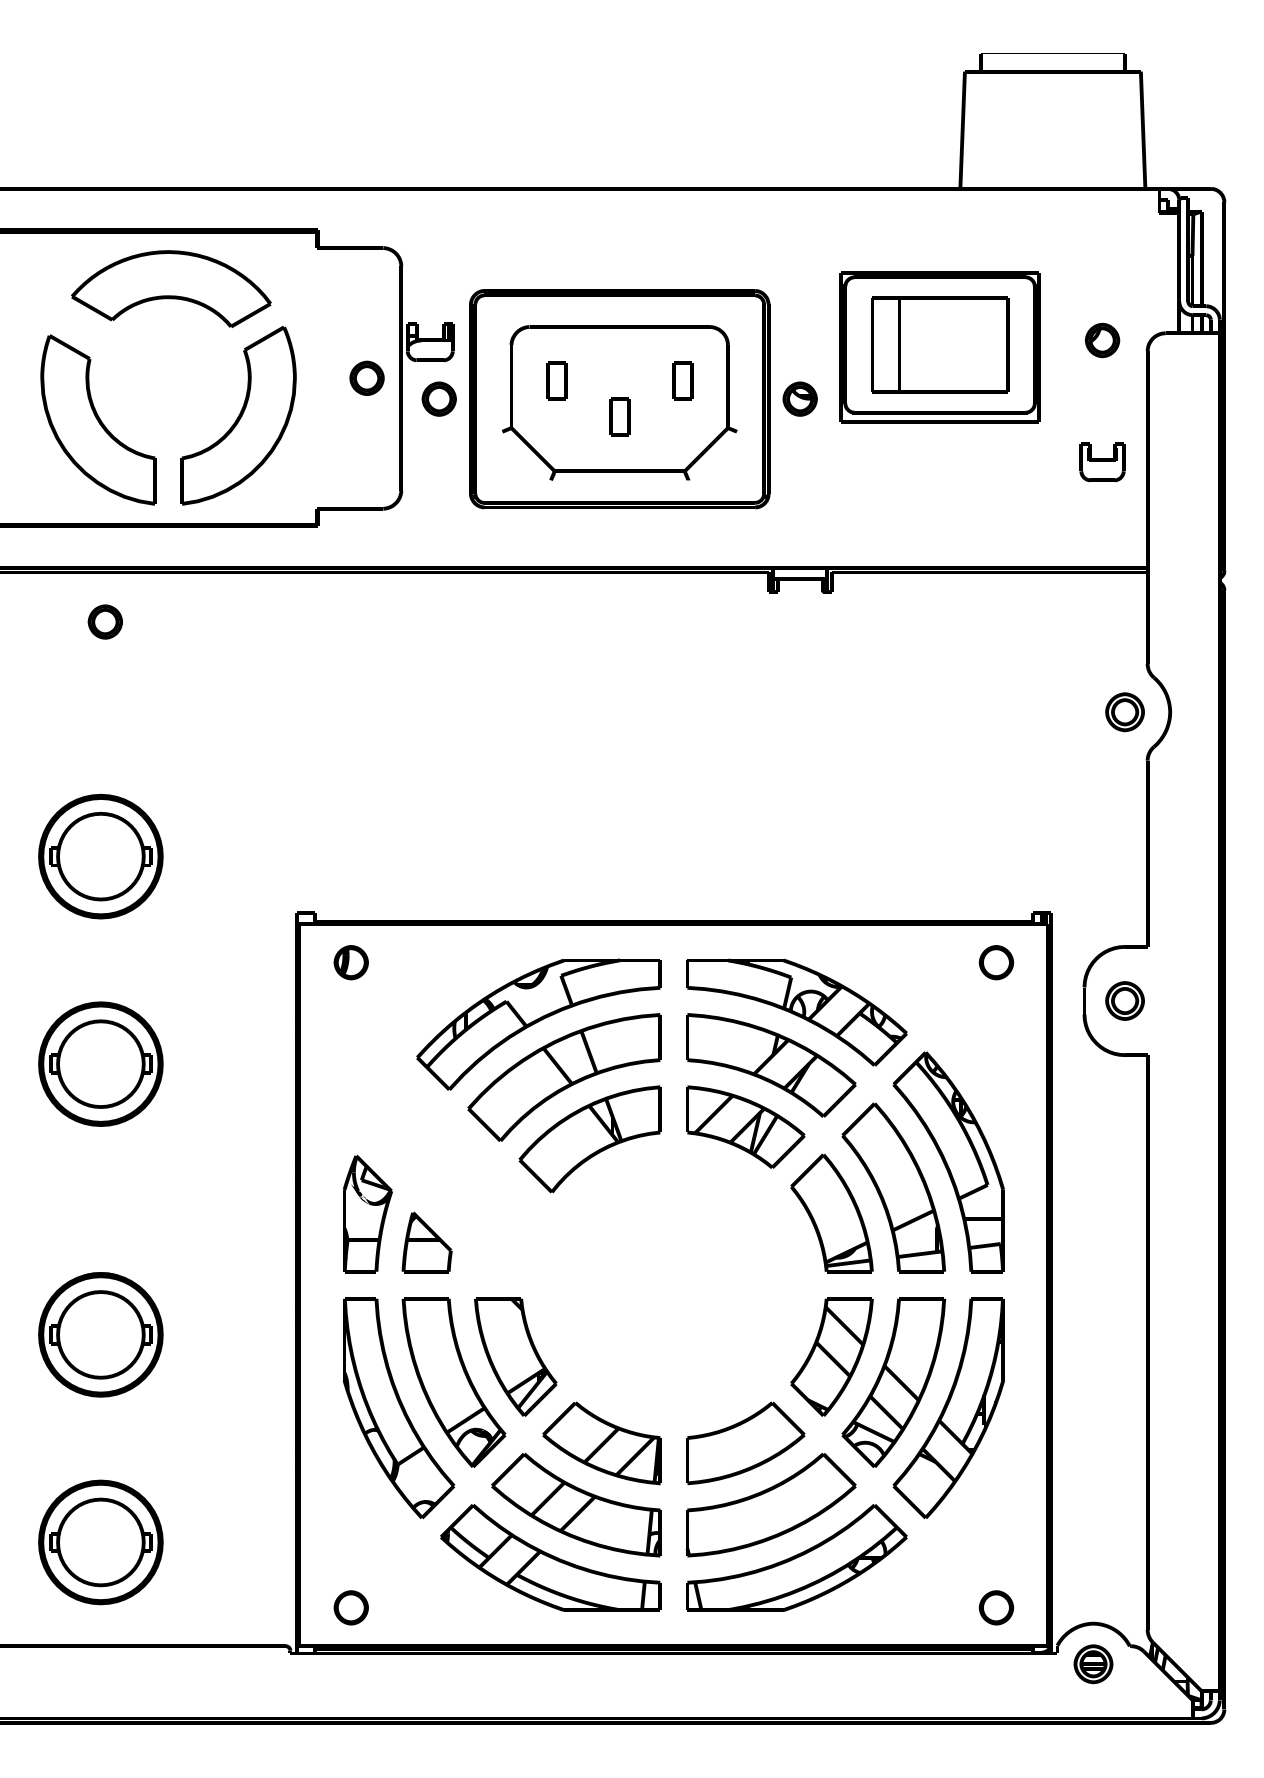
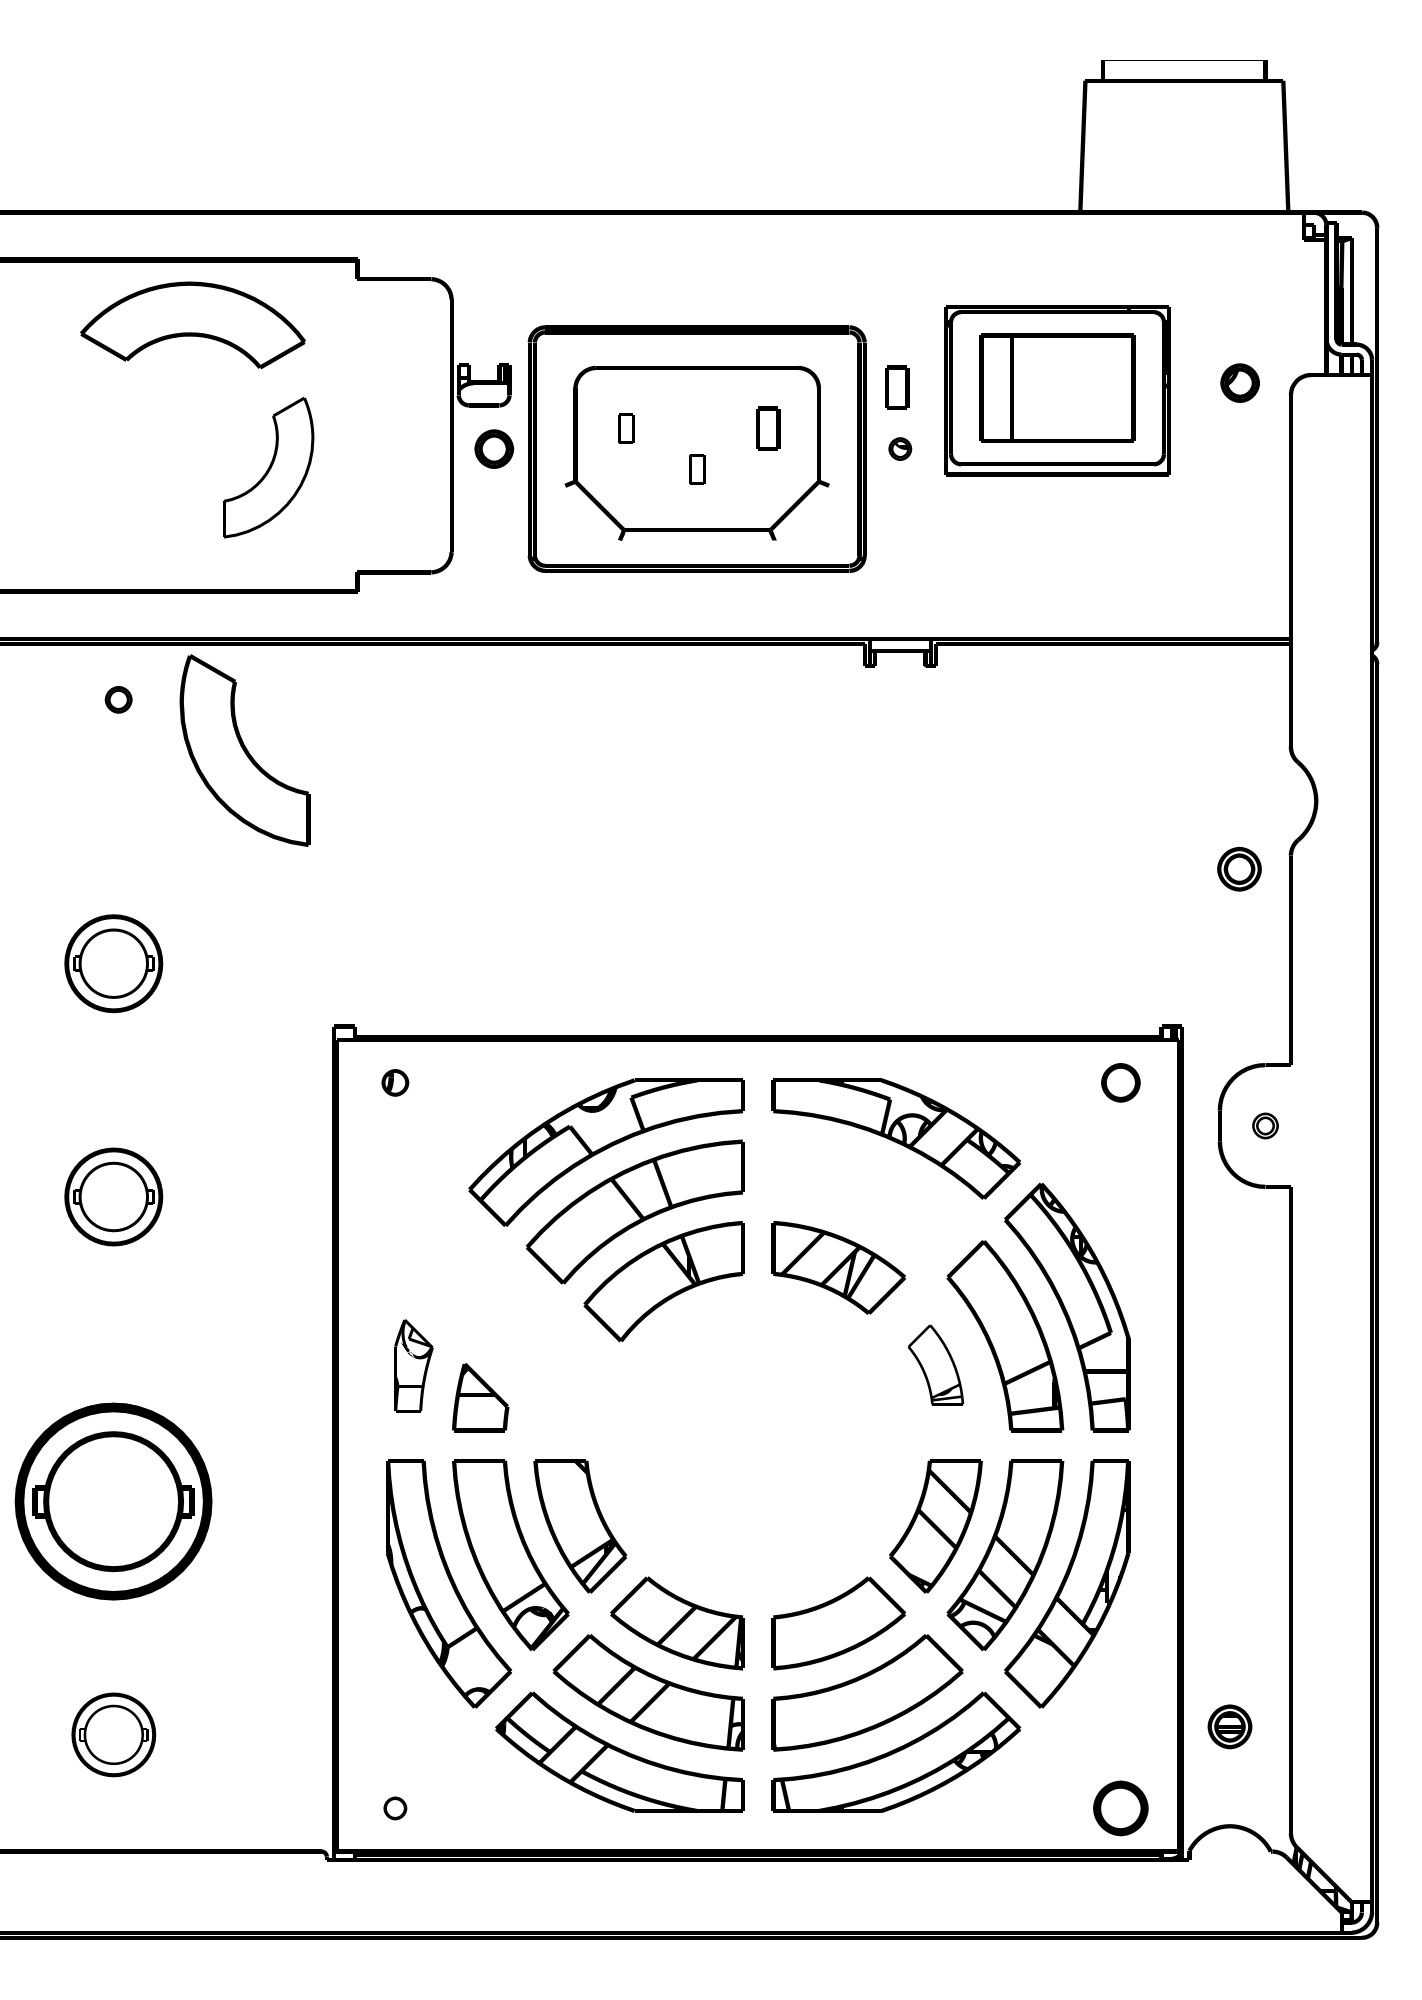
part: (797, 344) -> (897, 387), added
part: (366, 378) -> (412, 425), removed
part: (555, 380) -> (625, 428), size x0.7
part: (800, 398) -> (900, 448), size x0.6
part: (238, 415) -> (268, 467), size x0.7
part: (619, 417) -> (697, 469), size x0.7
part: (98, 419) -> (244, 750), moved
part: (1101, 462) -> (1239, 520), removed
part: (105, 621) -> (118, 699), size x0.7
part: (1125, 711) -> (1239, 868), moved
part: (100, 856) -> (113, 963), size x0.7
part: (351, 962) -> (395, 1082), size x0.7
part: (1125, 1000) -> (1265, 1125), size x0.6
part: (100, 1063) -> (113, 1196), size x0.7
part: (771, 1065) -> (867, 1198), removed
part: (831, 1213) -> (935, 1364), size x0.6
part: (367, 1214) -> (413, 1365), size x0.7
part: (100, 1334) -> (113, 1500), size x1.4
part: (100, 1542) -> (113, 1734), size x0.6
part: (351, 1607) -> (395, 1808), size x0.6
part: (996, 1607) -> (1120, 1808), size x1.4
part: (1093, 1663) -> (1229, 1726), moved

